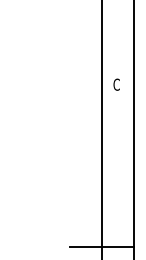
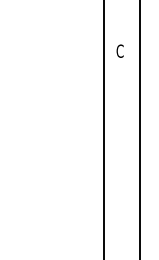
line: (101, 247) -> (103, 230), removed

